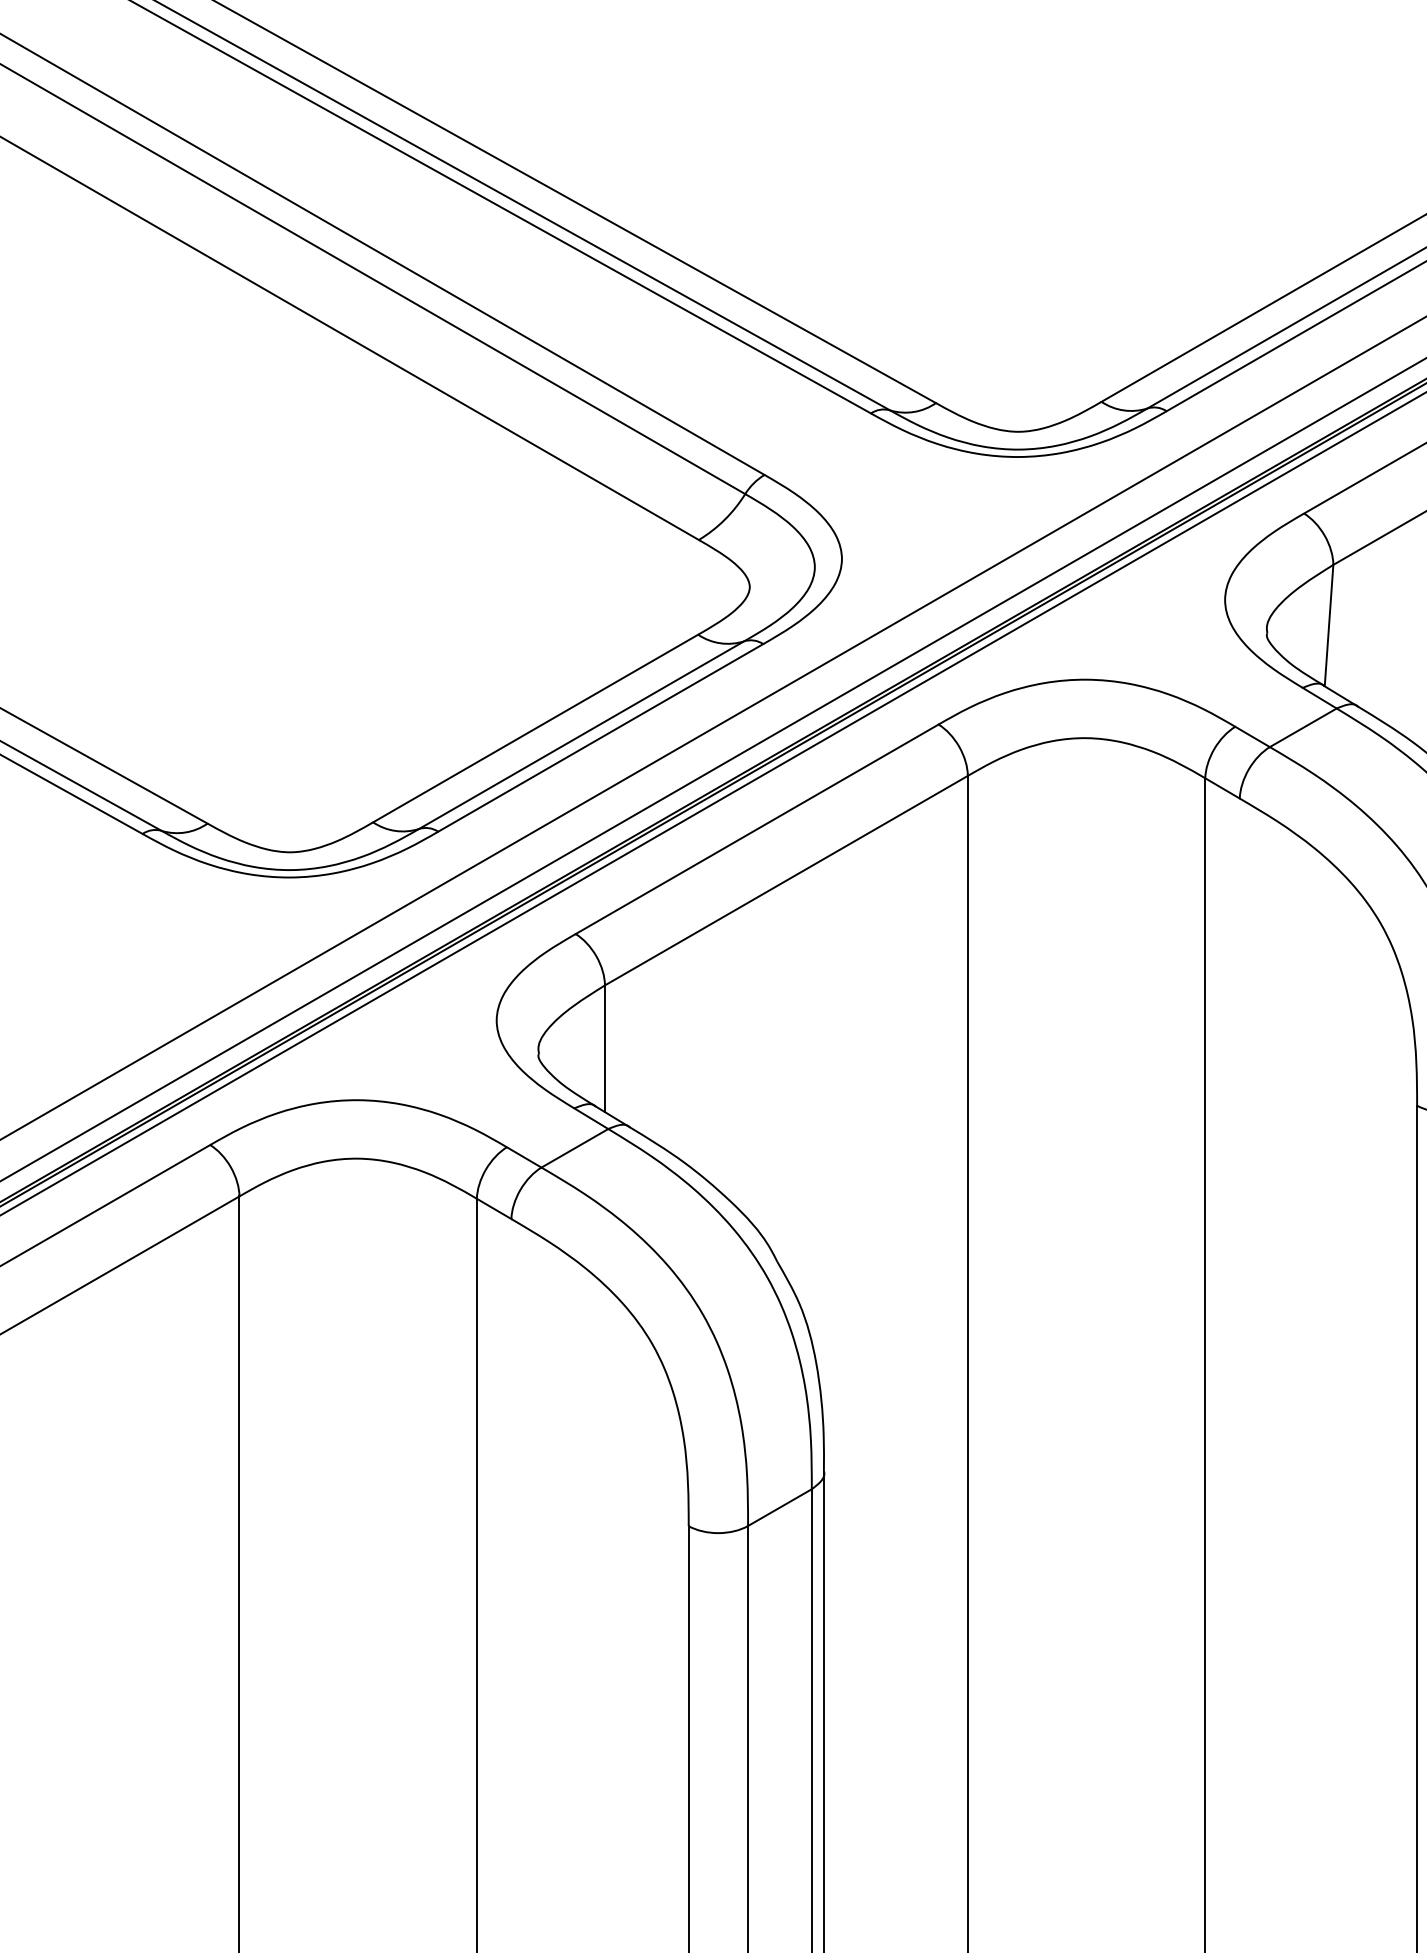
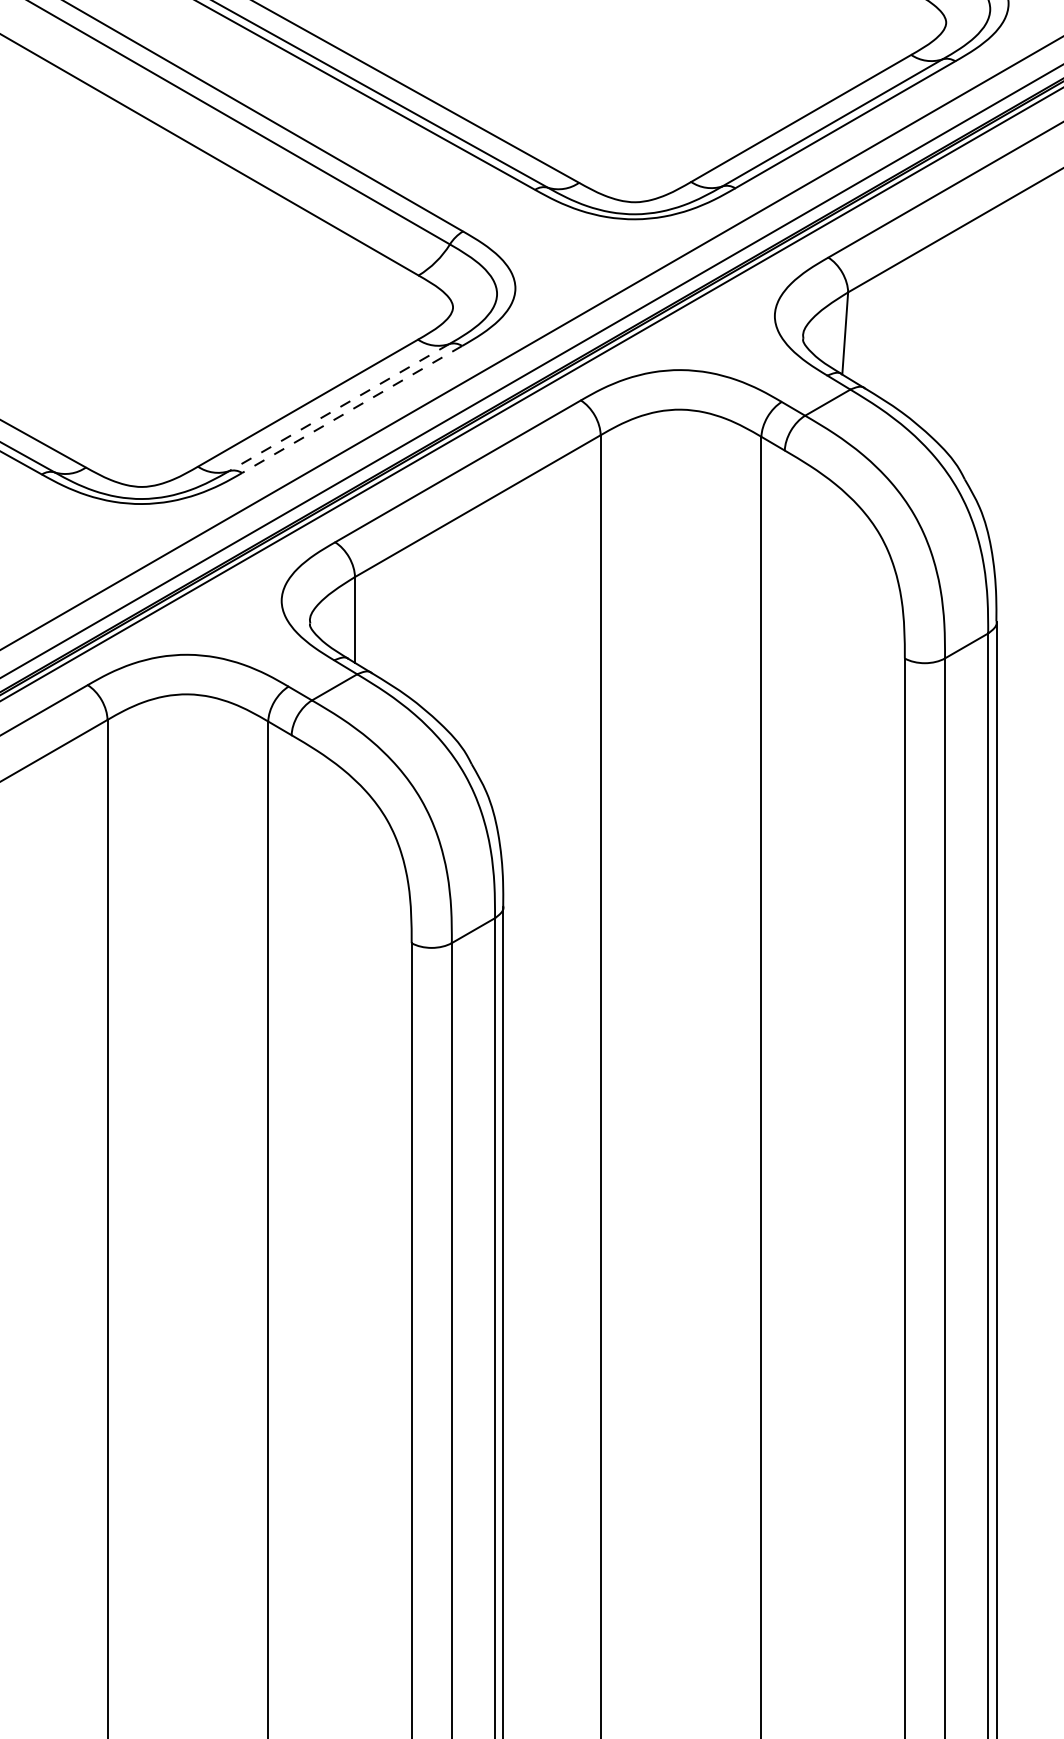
line: (580, 734) -> (338, 407), solid -> dashed
line: (599, 737) -> (351, 409), solid -> dashed

